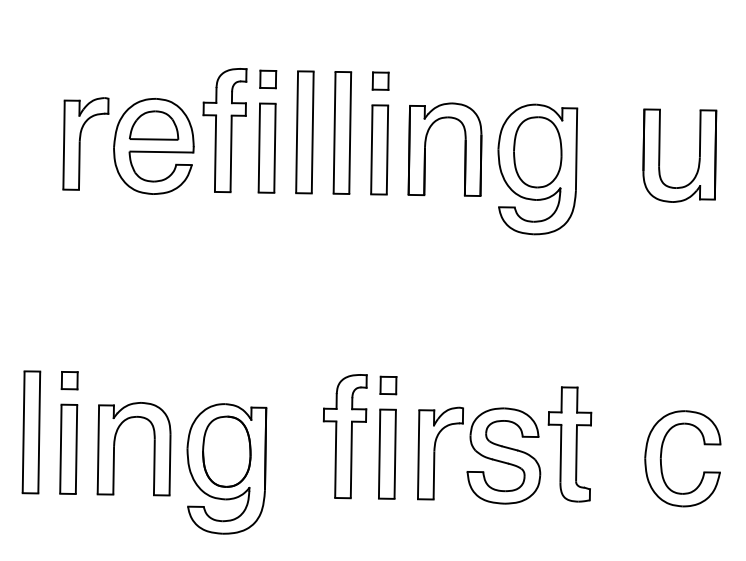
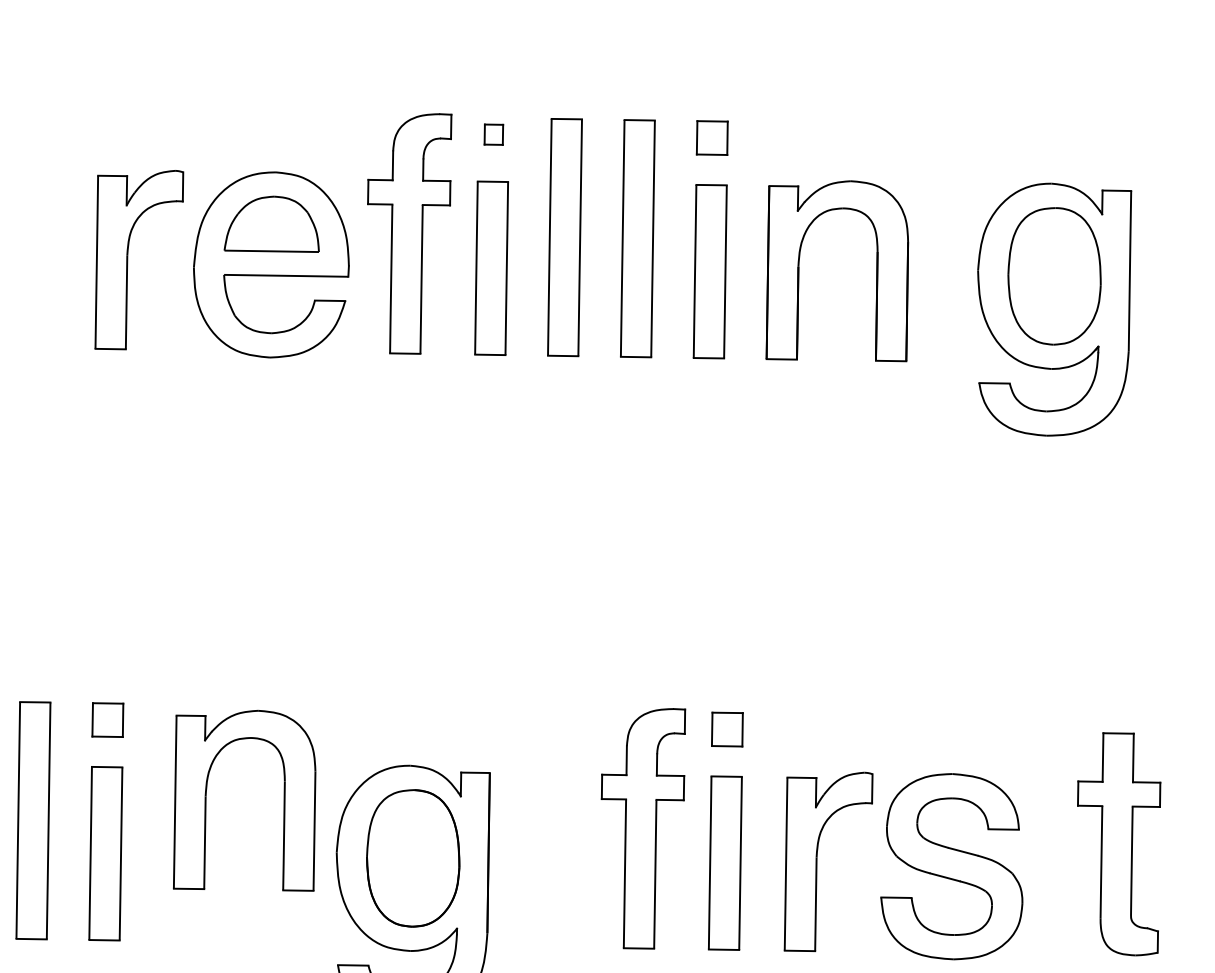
part: (268, 79) -> (494, 134), size x0.6
part: (537, 169) -> (1054, 309), moved
part: (115, 444) -> (208, 791), moved
part: (569, 444) -> (1118, 844), moved

